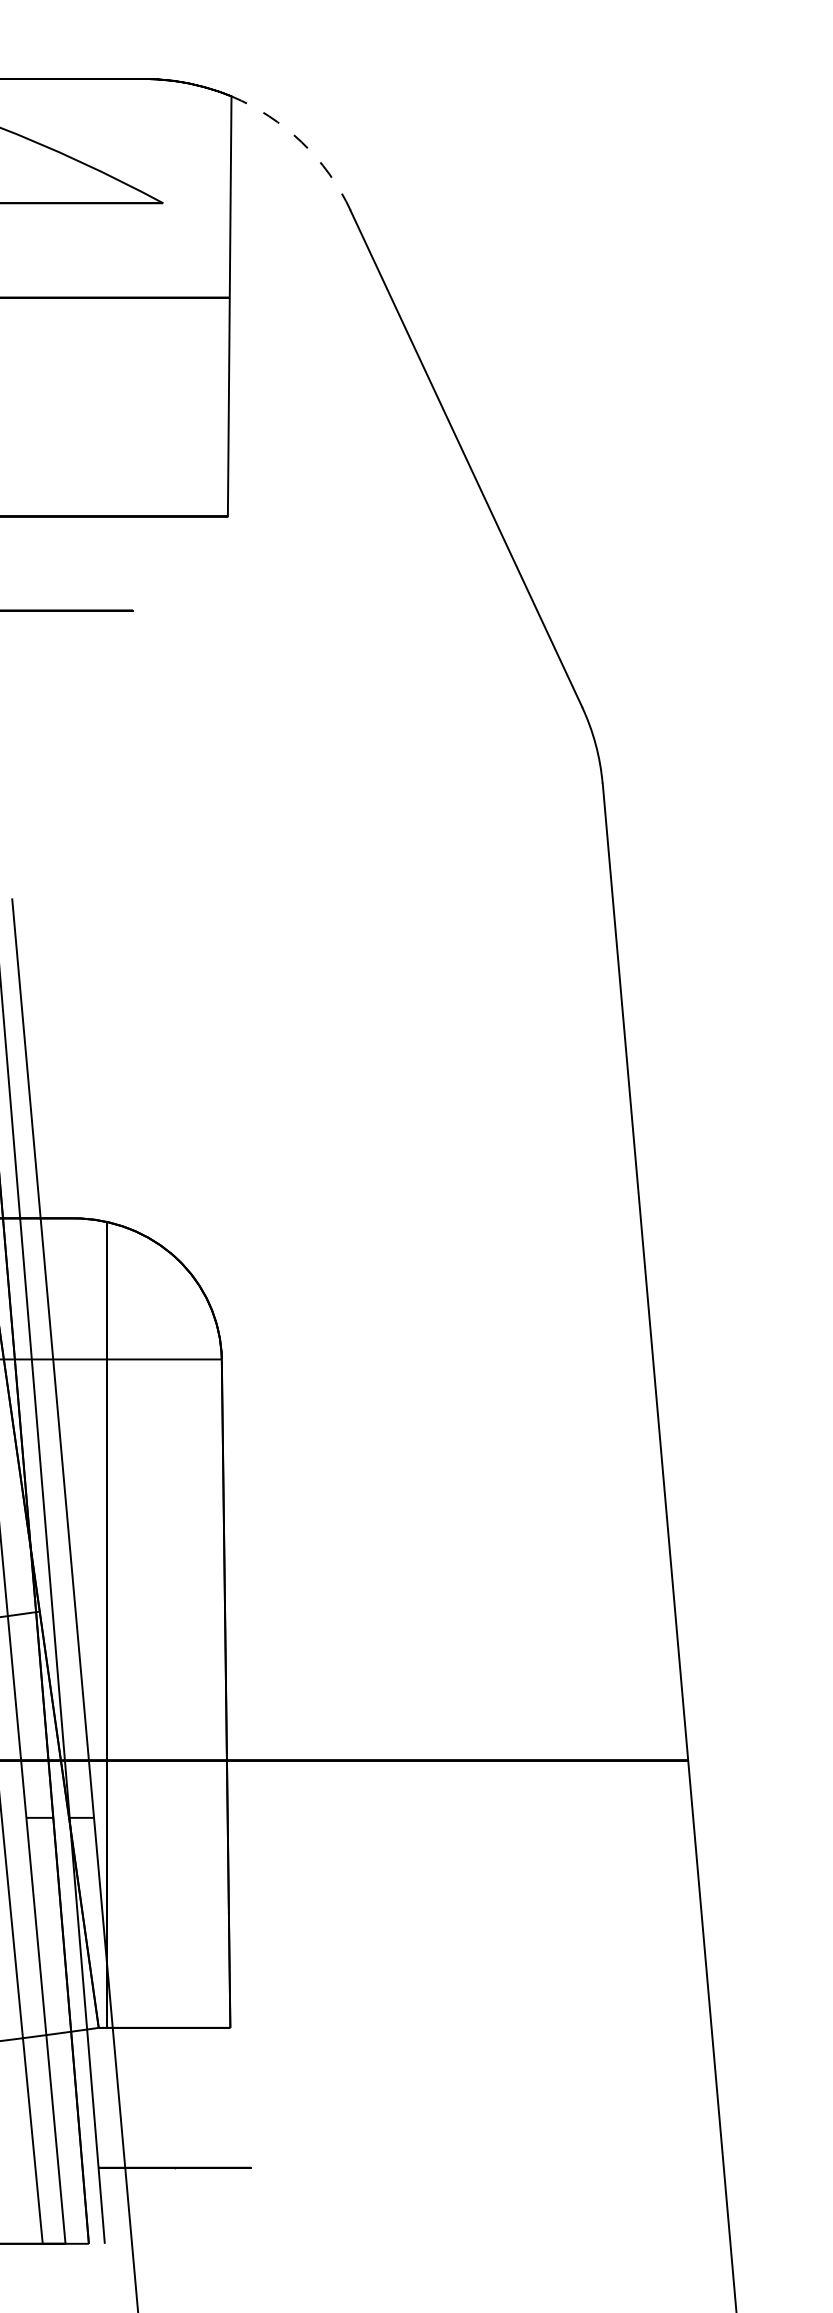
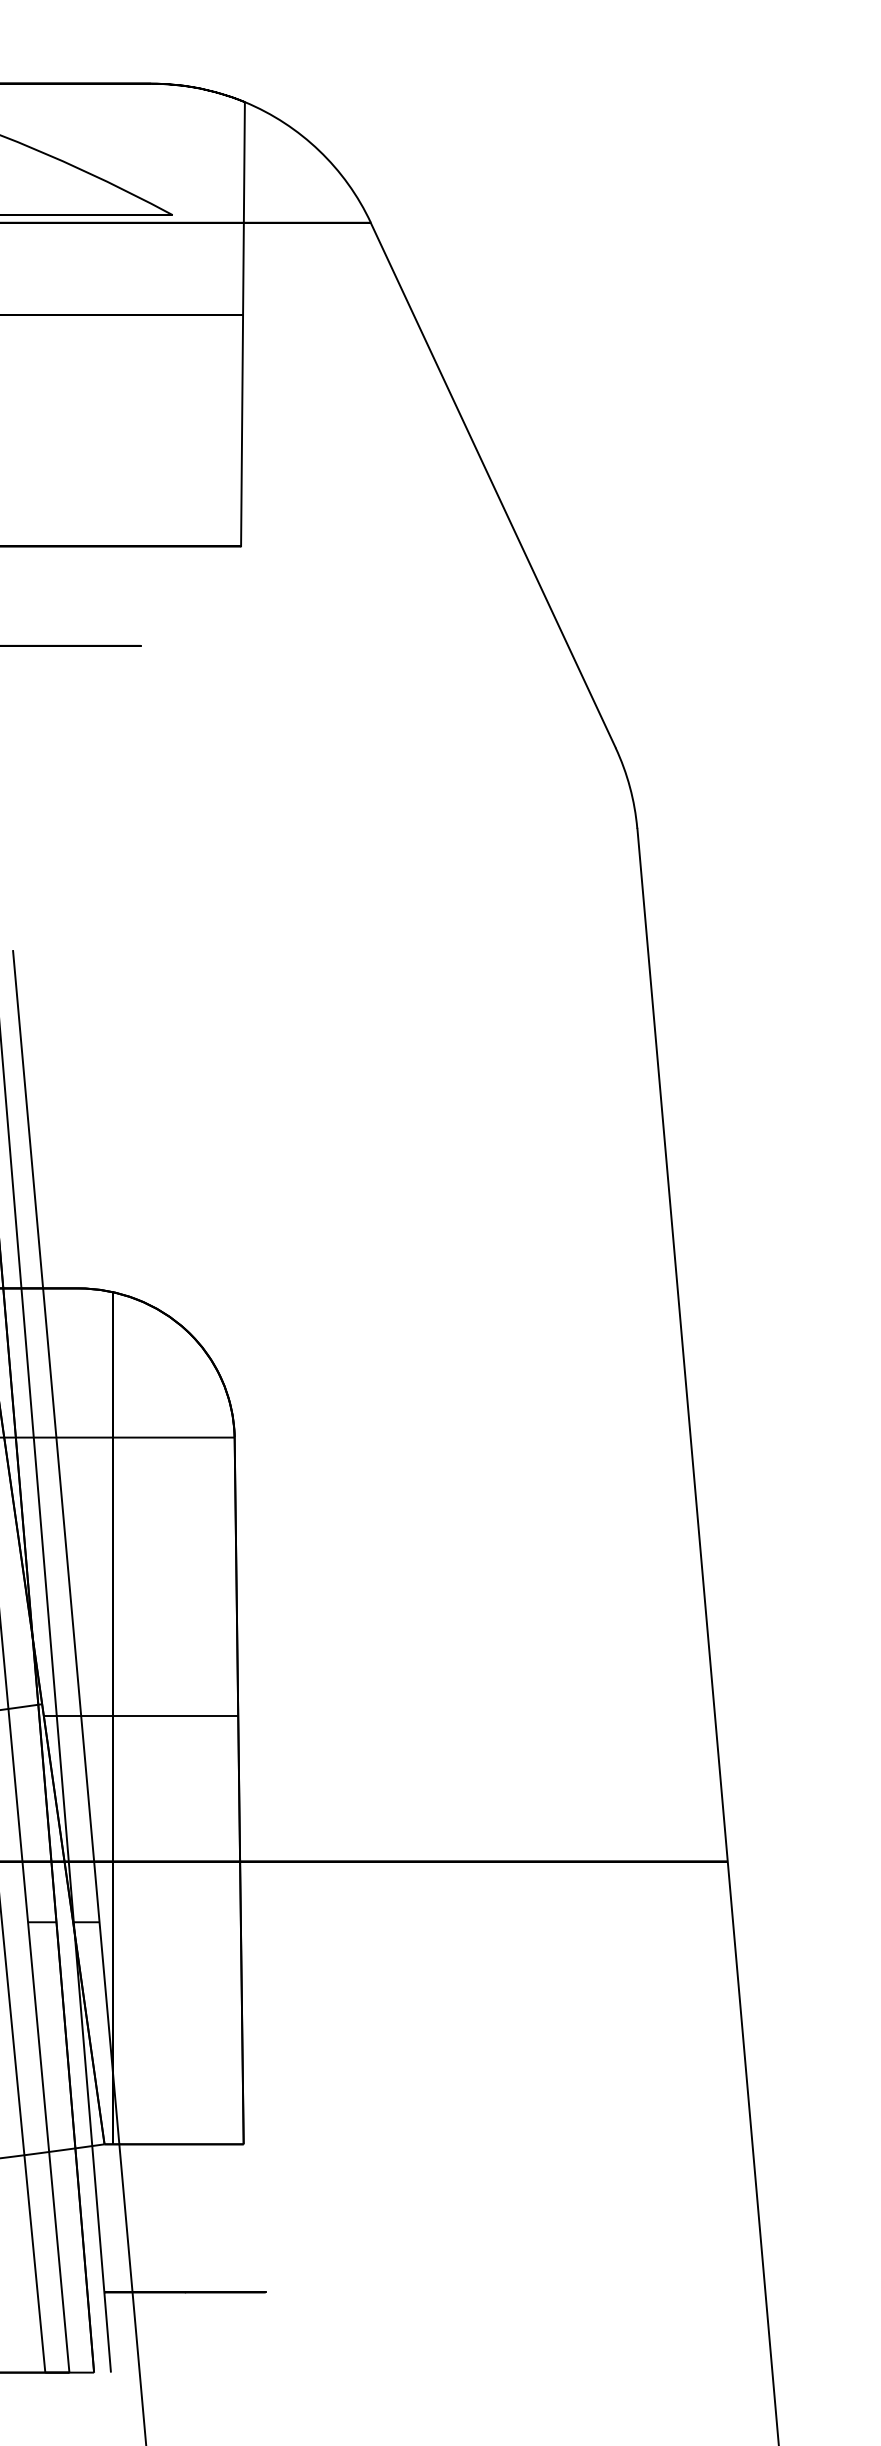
arc: (302, 142) -> (319, 150), dashed -> solid
line: (132, 1623) -> (140, 1716), added

